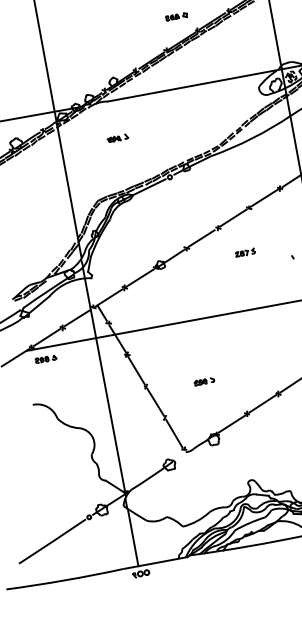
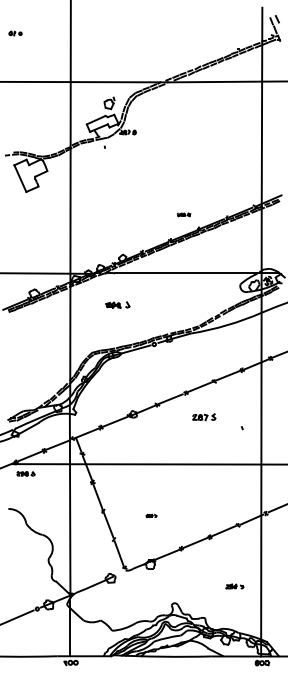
part: (175, 16) -> (183, 214), size x0.7
part: (117, 137) -> (117, 304), size x1.4
part: (245, 253) -> (204, 417), size x1.4
part: (204, 381) -> (151, 515), size x0.6

